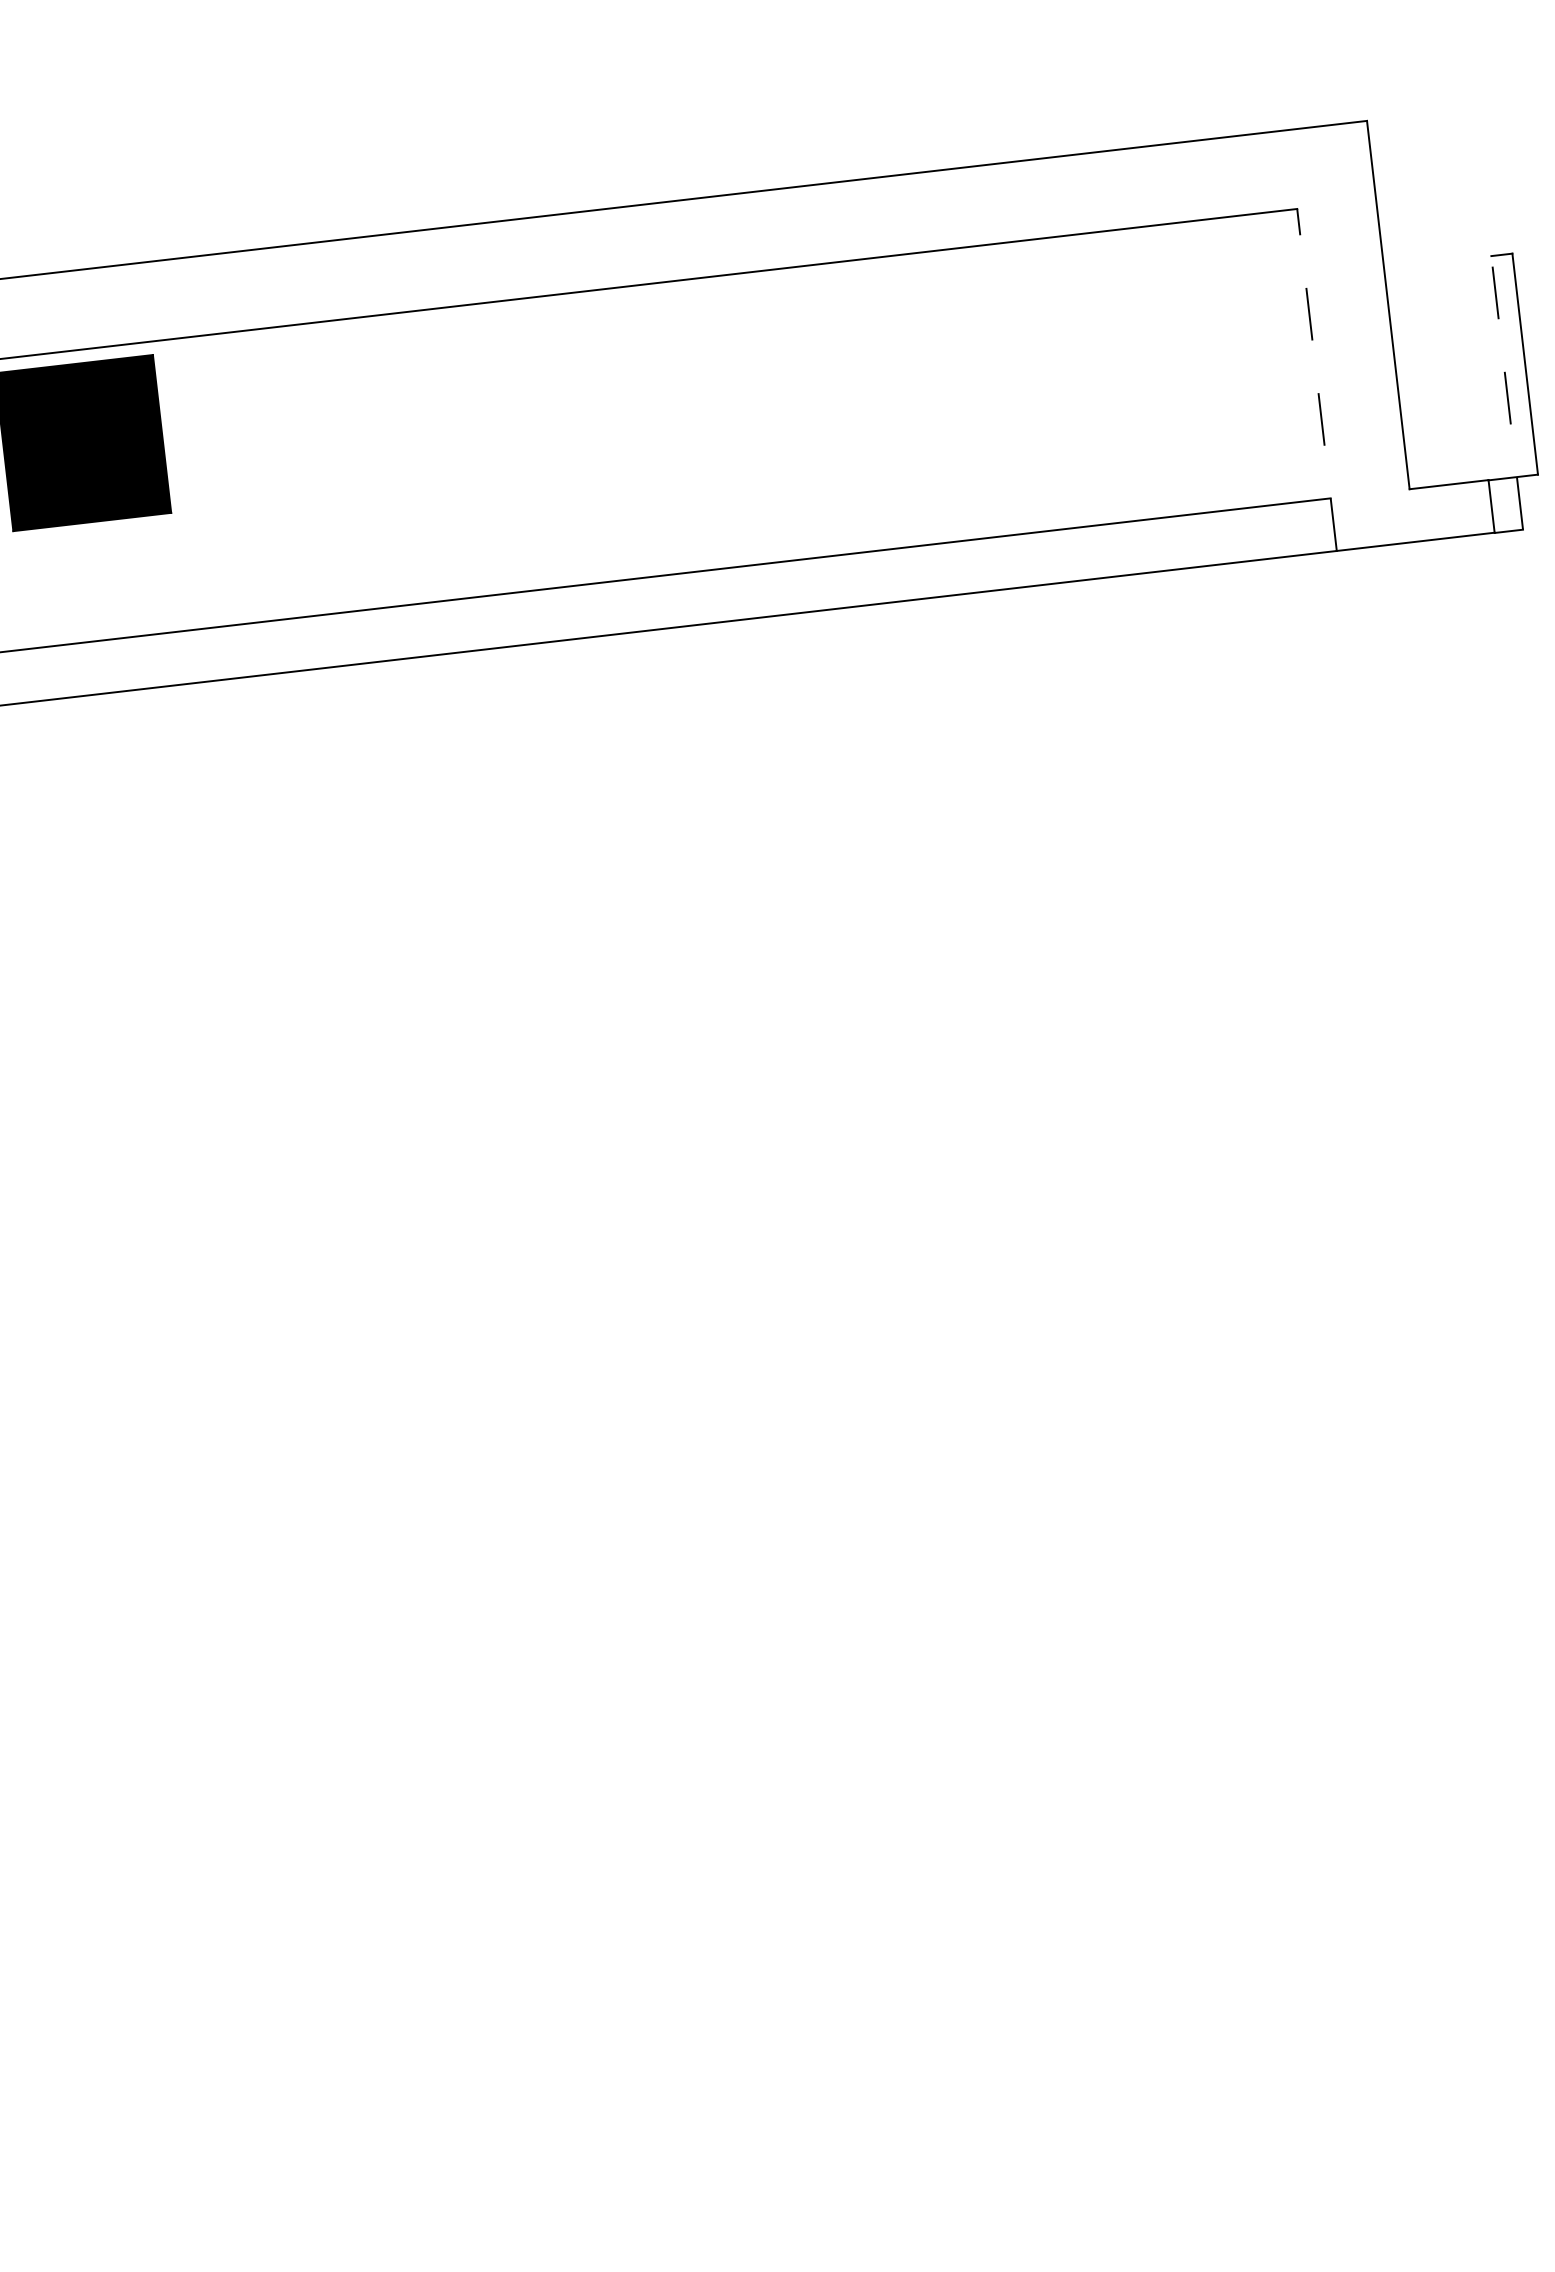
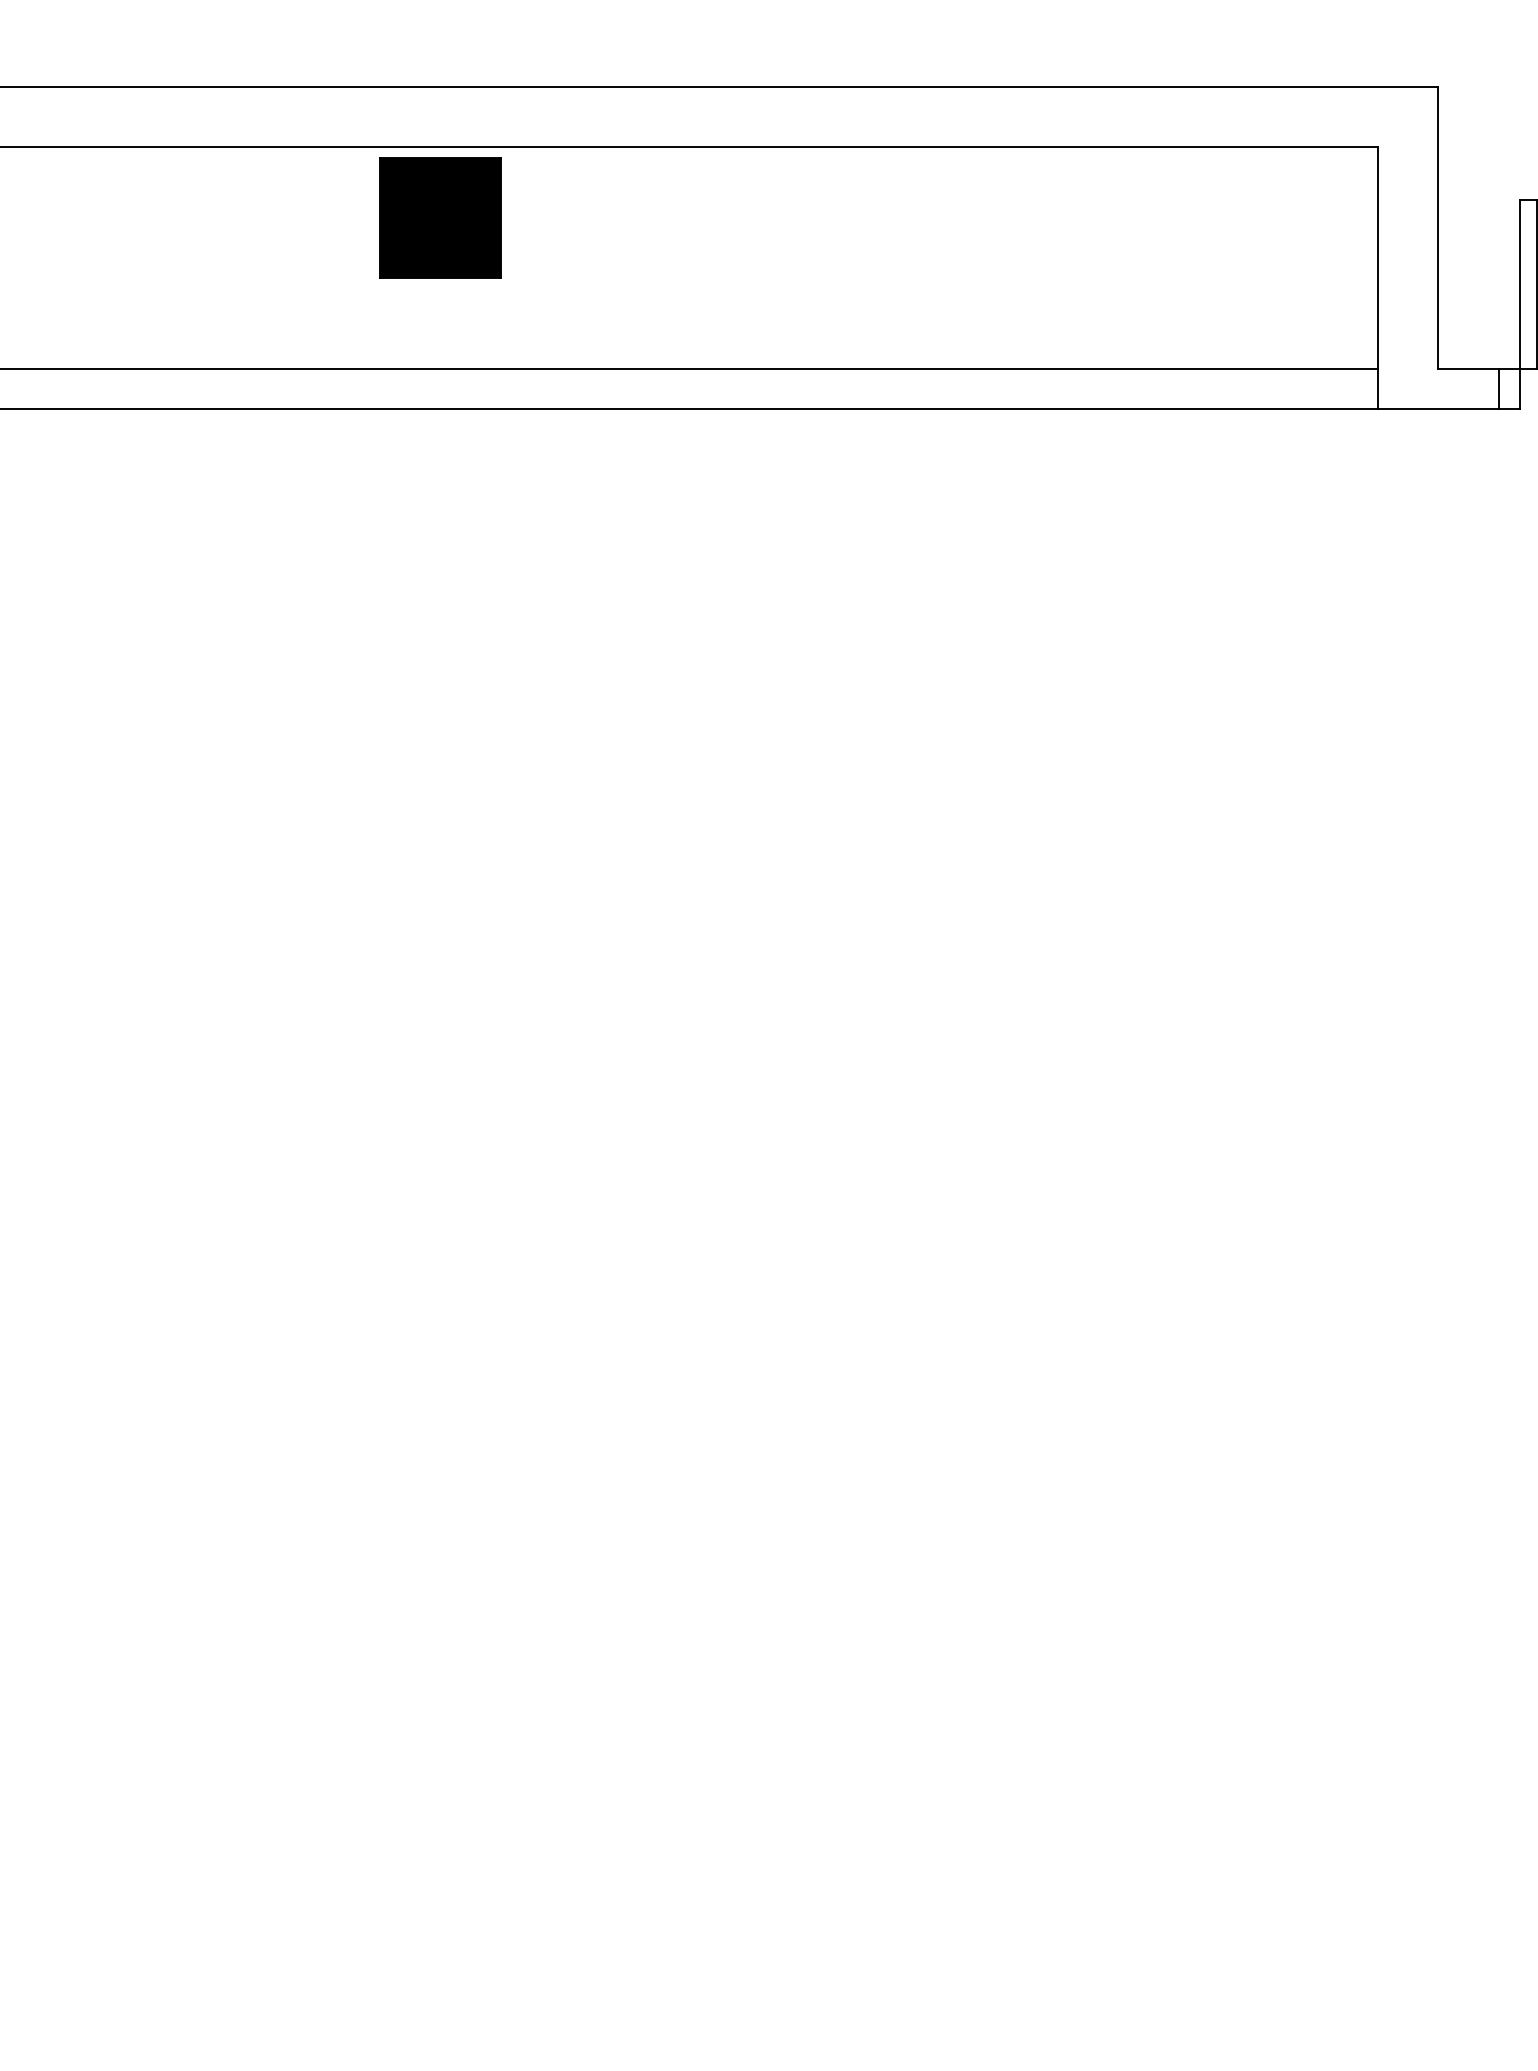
line: (1316, 380) -> (1377, 278), dashed -> solid
line: (1507, 392) -> (1520, 304), dashed -> solid

